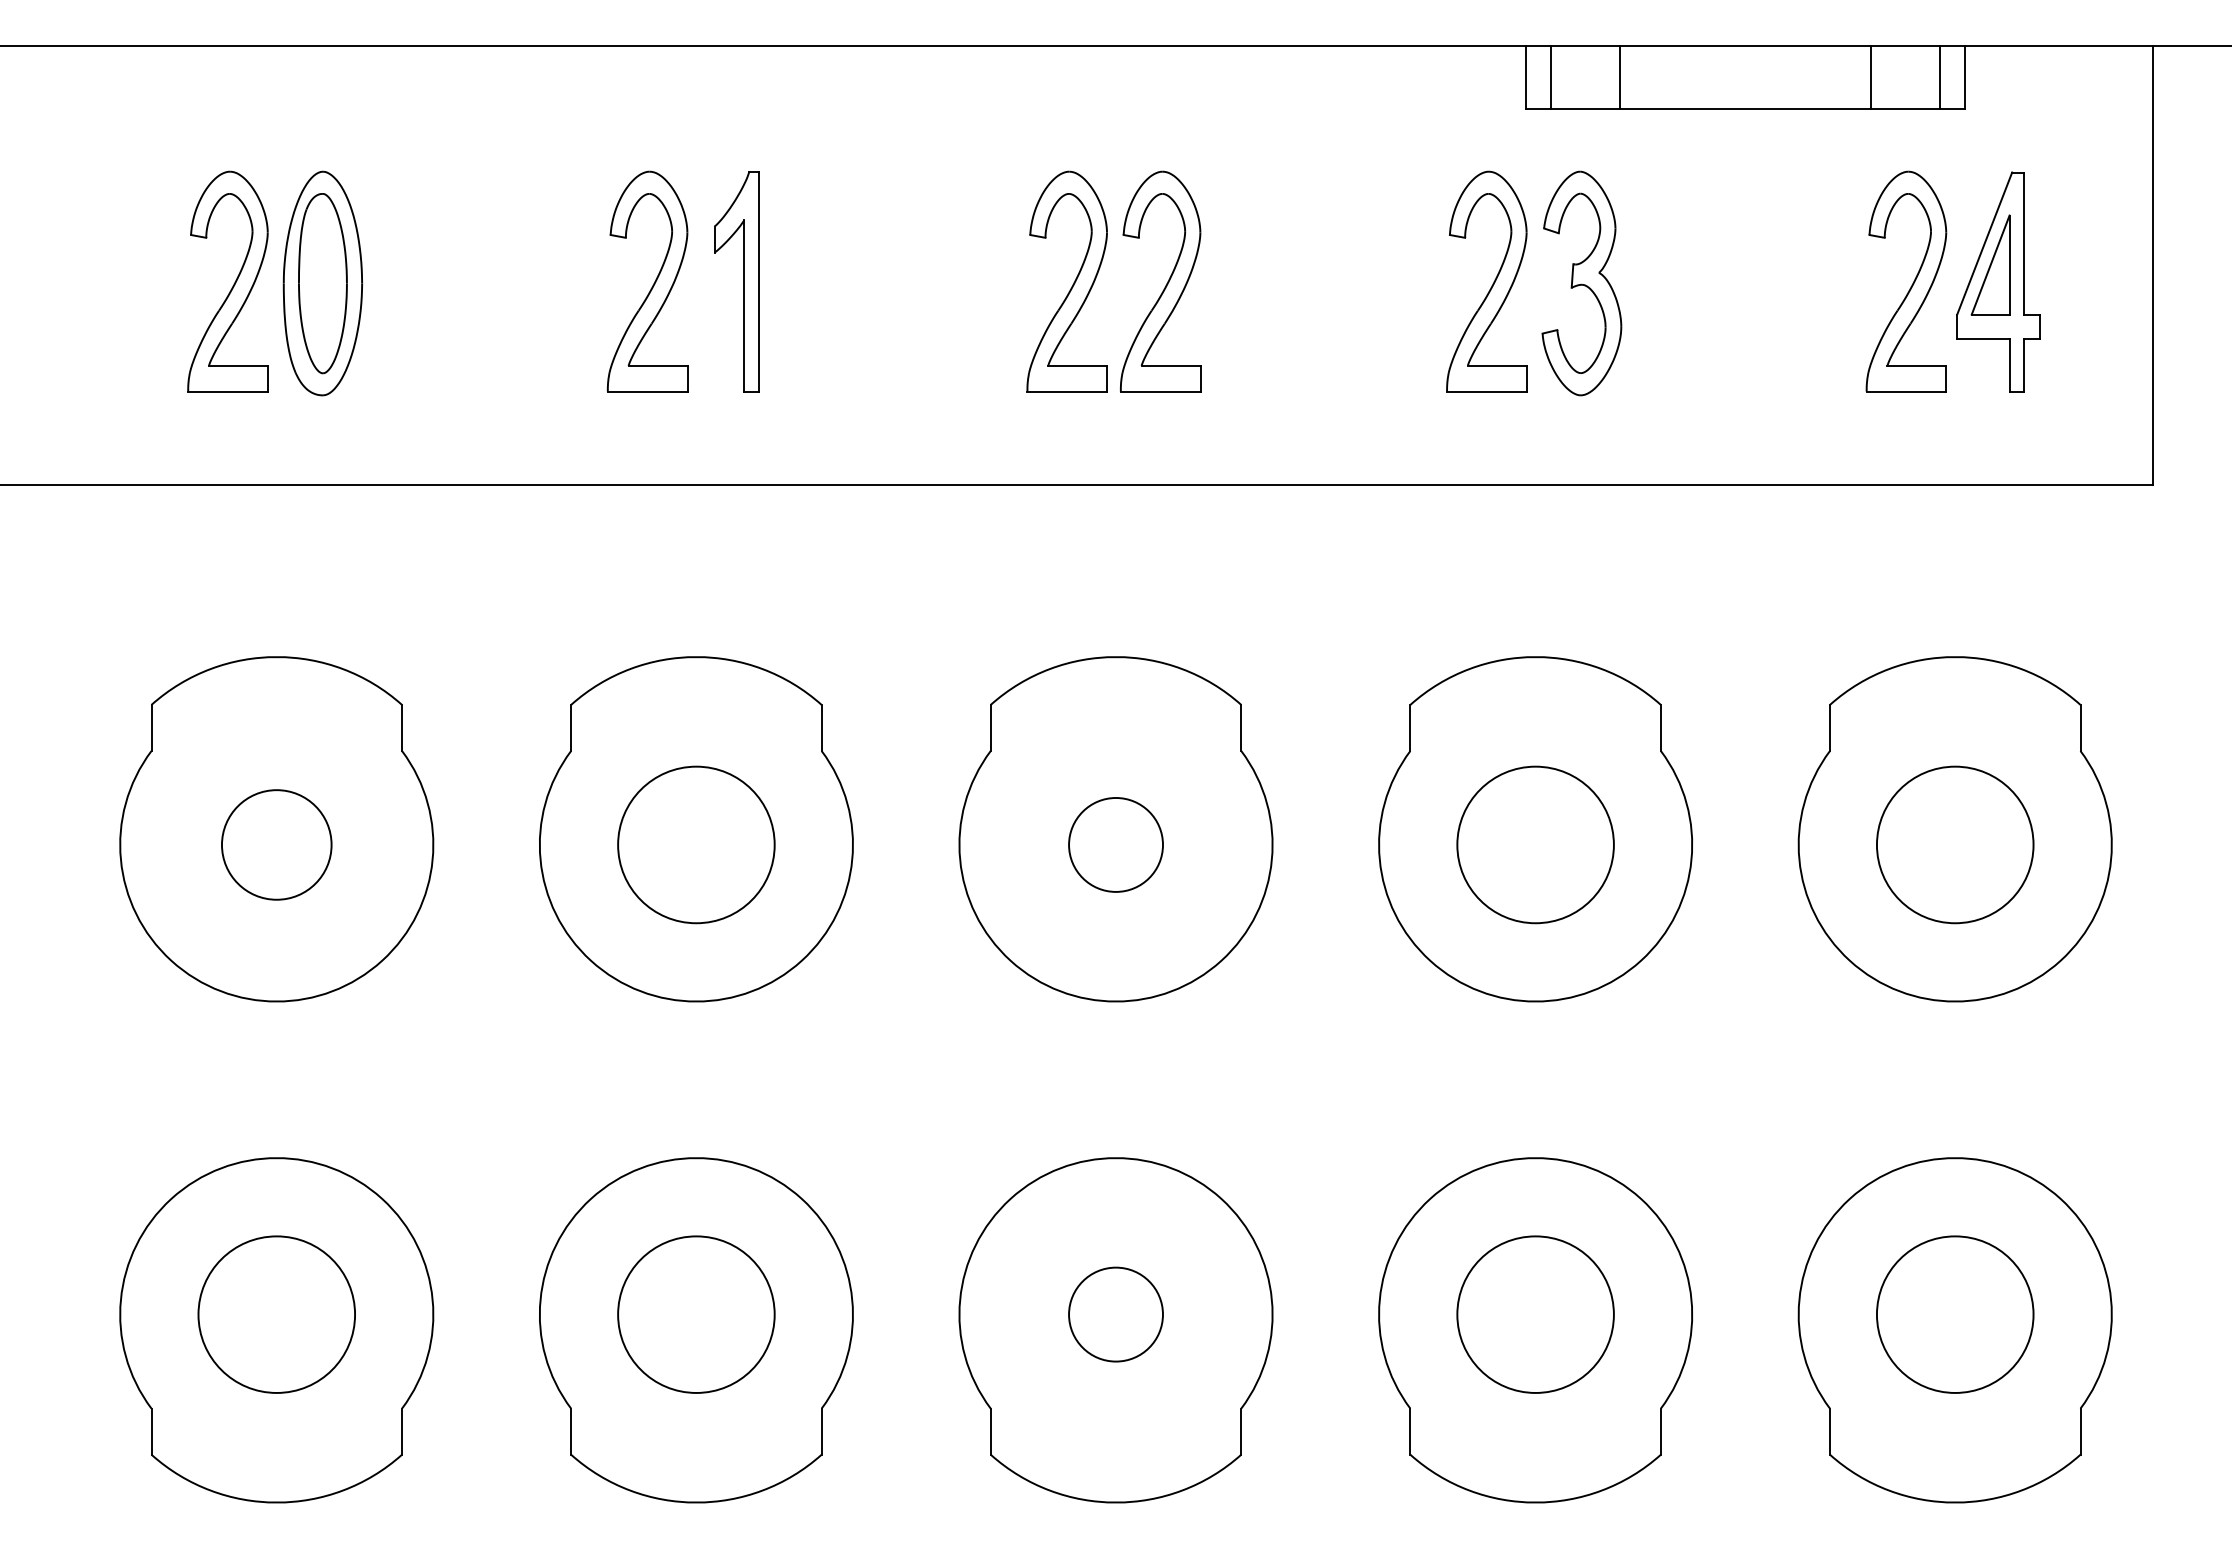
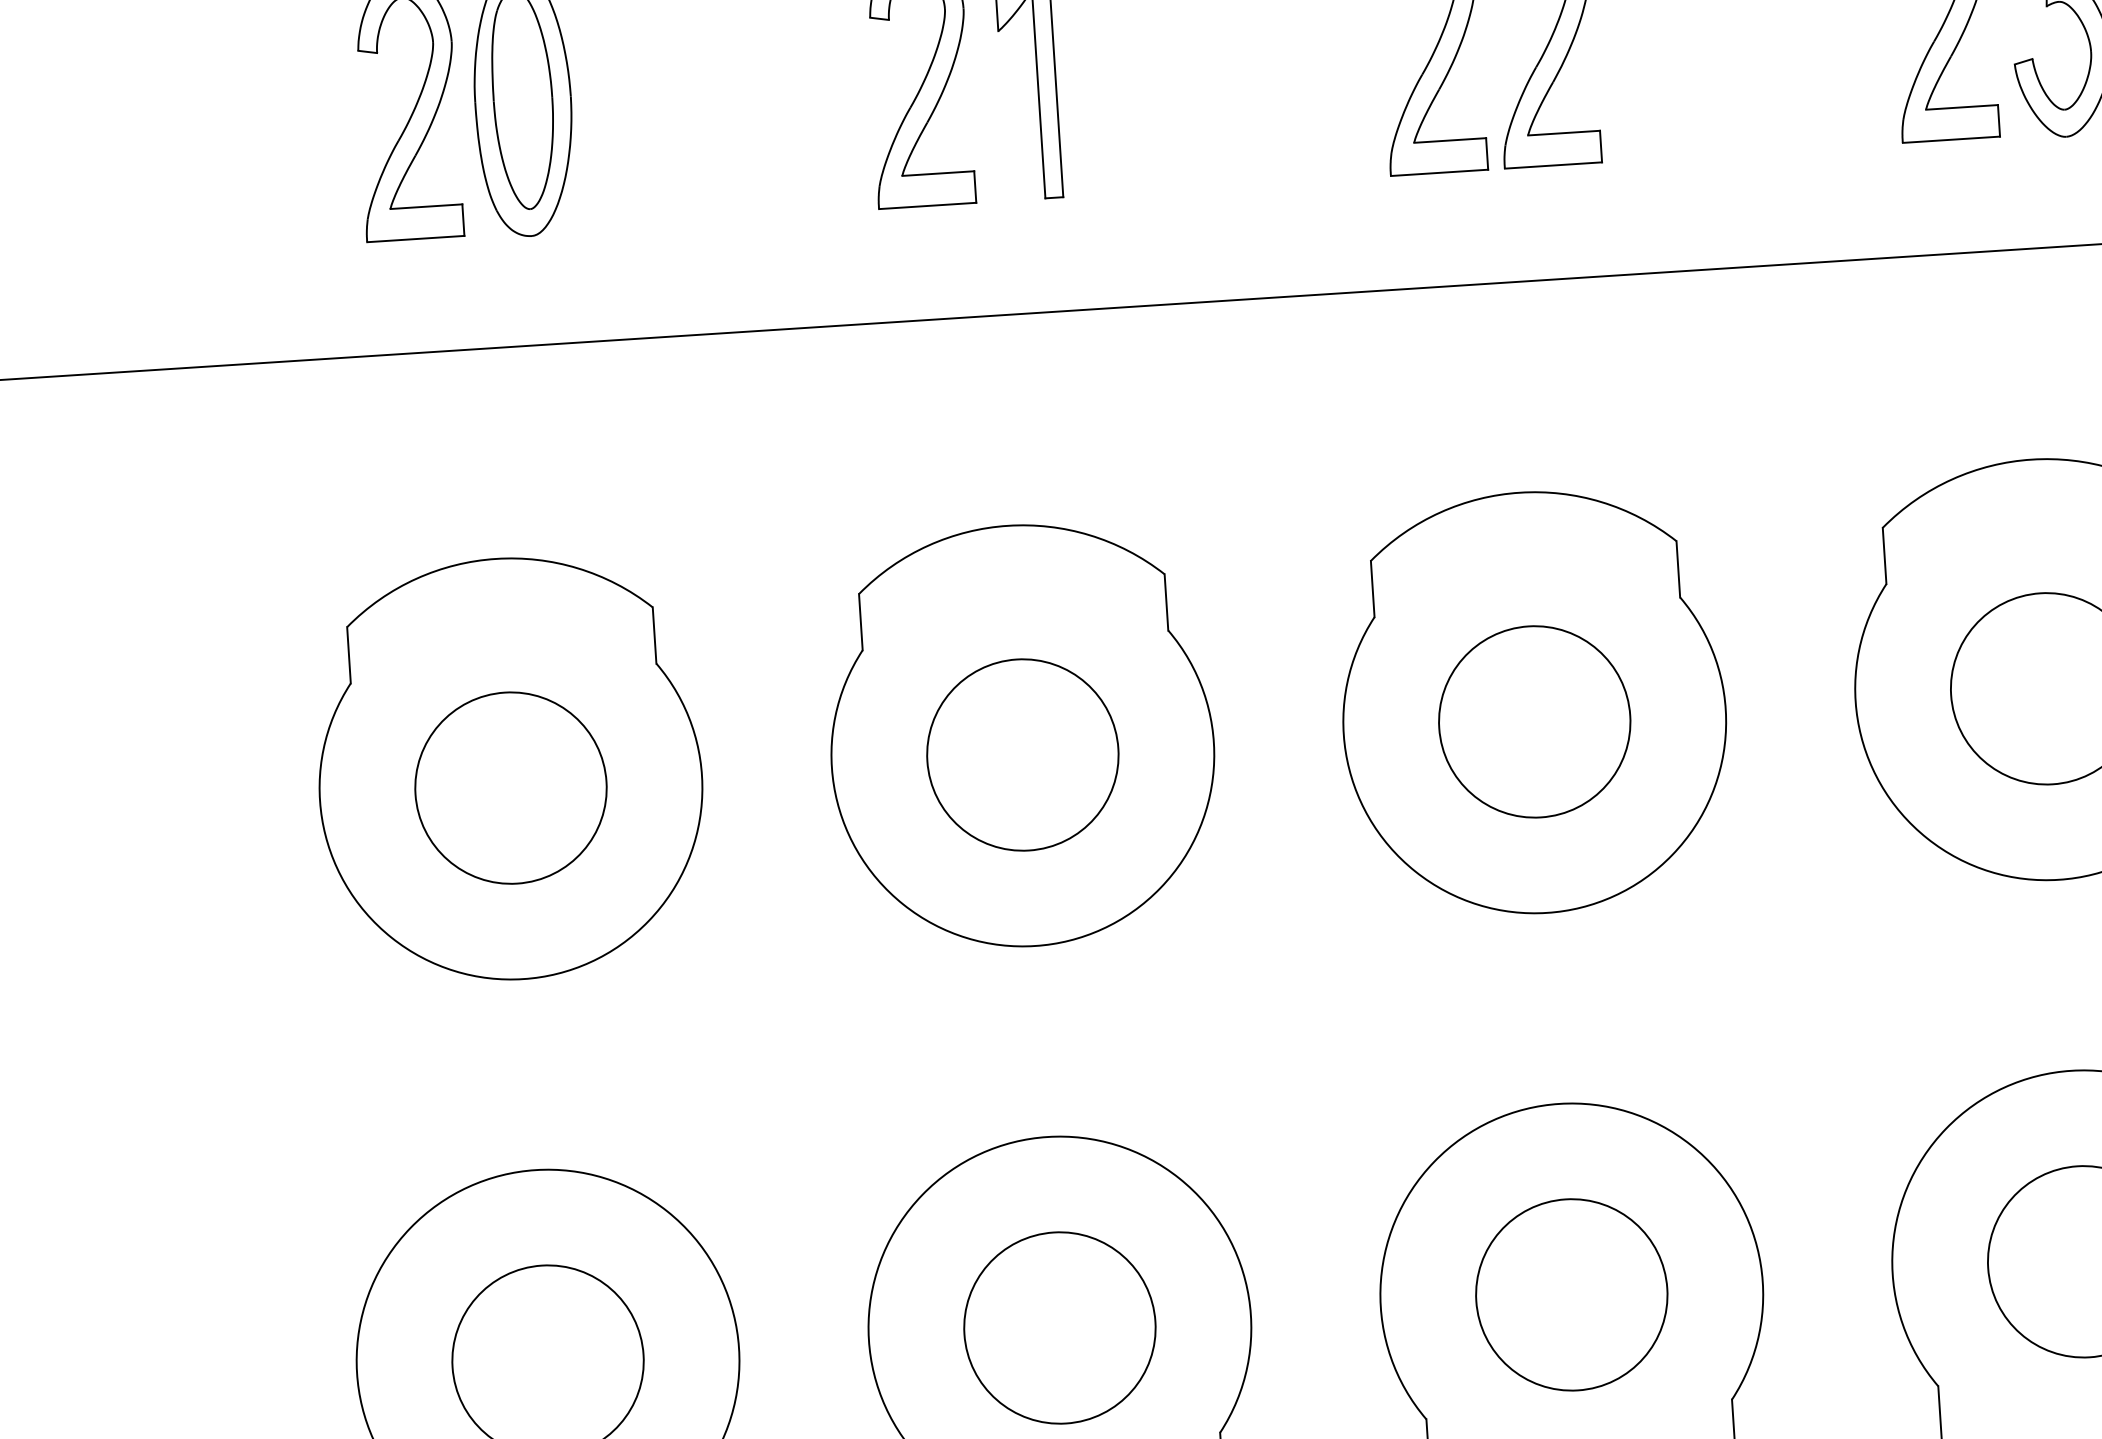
circle: (276, 844) -> (510, 787), size x1.43
circle: (1115, 844) -> (1534, 721), size x1.67
circle: (1115, 1314) -> (1571, 1294), size x1.67

